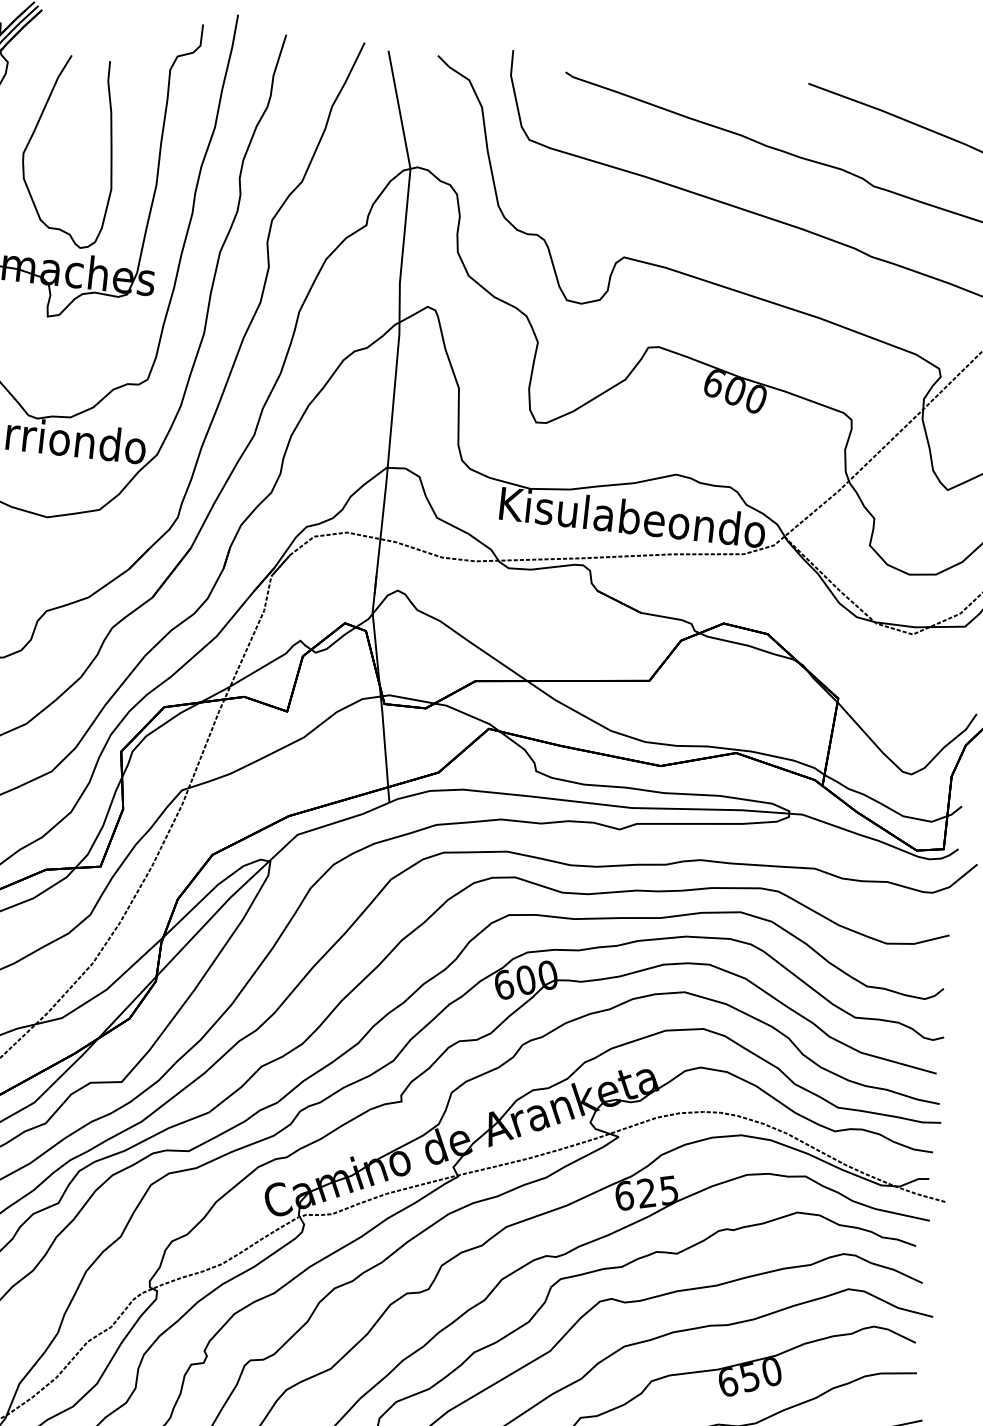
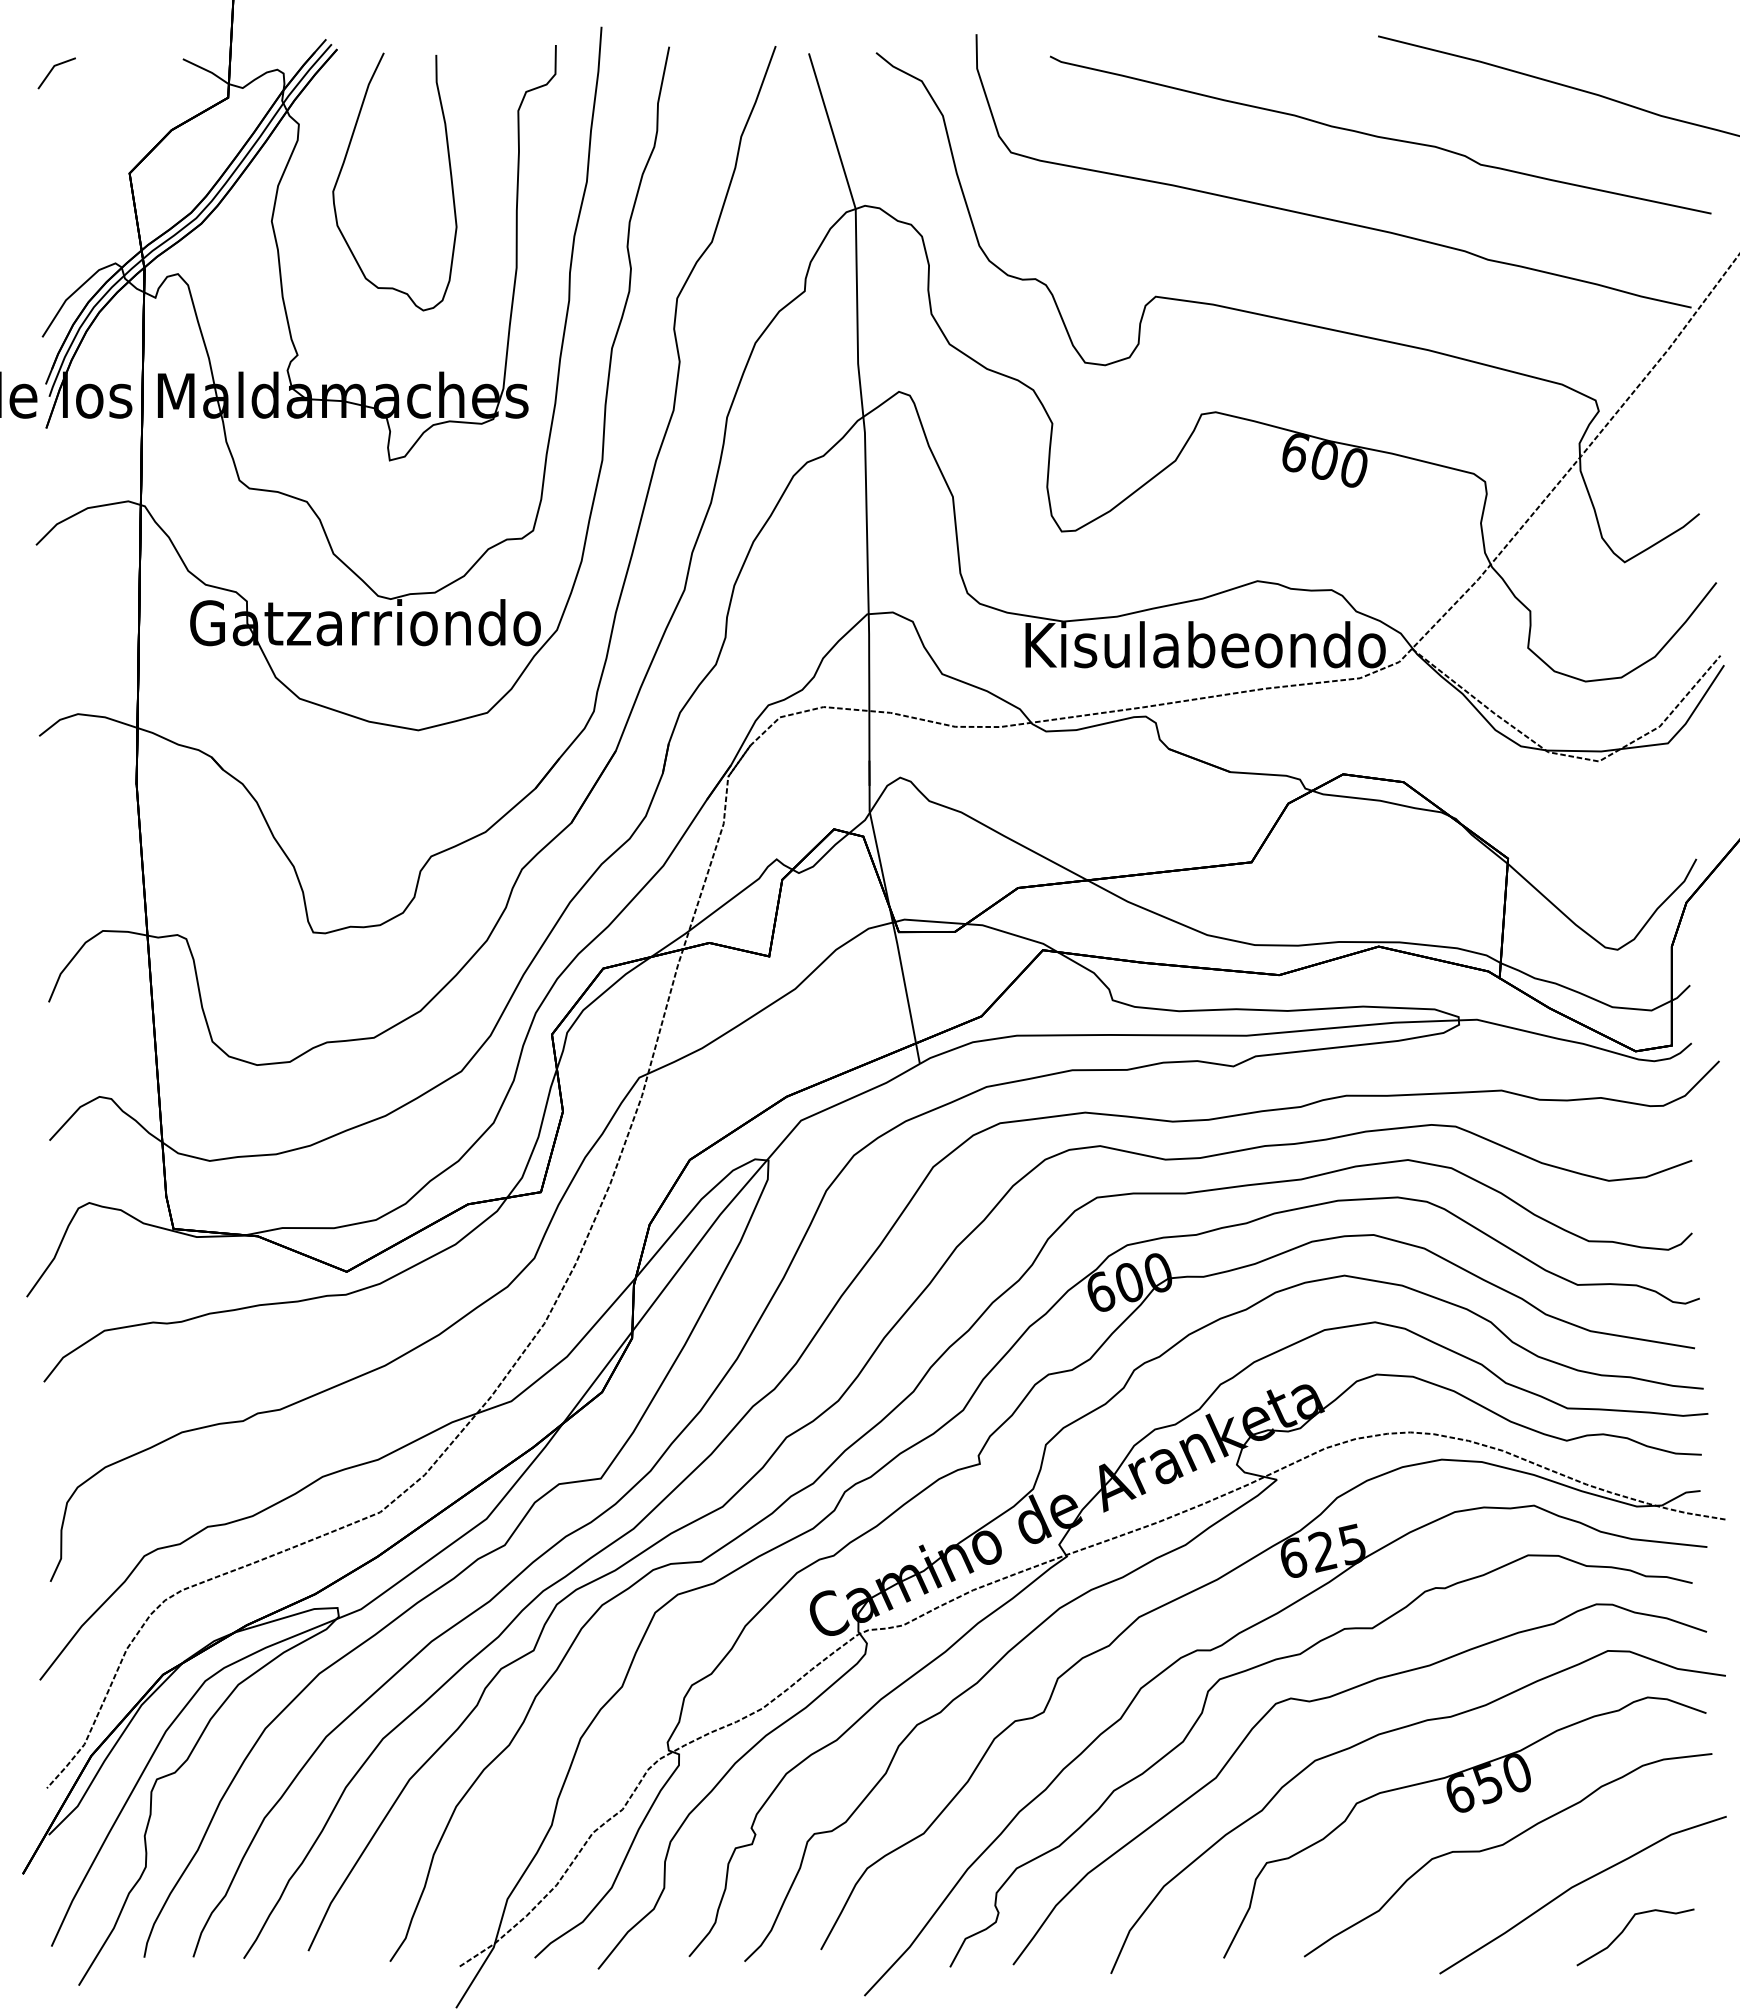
part: (34, 133) -> (344, 163), moved

